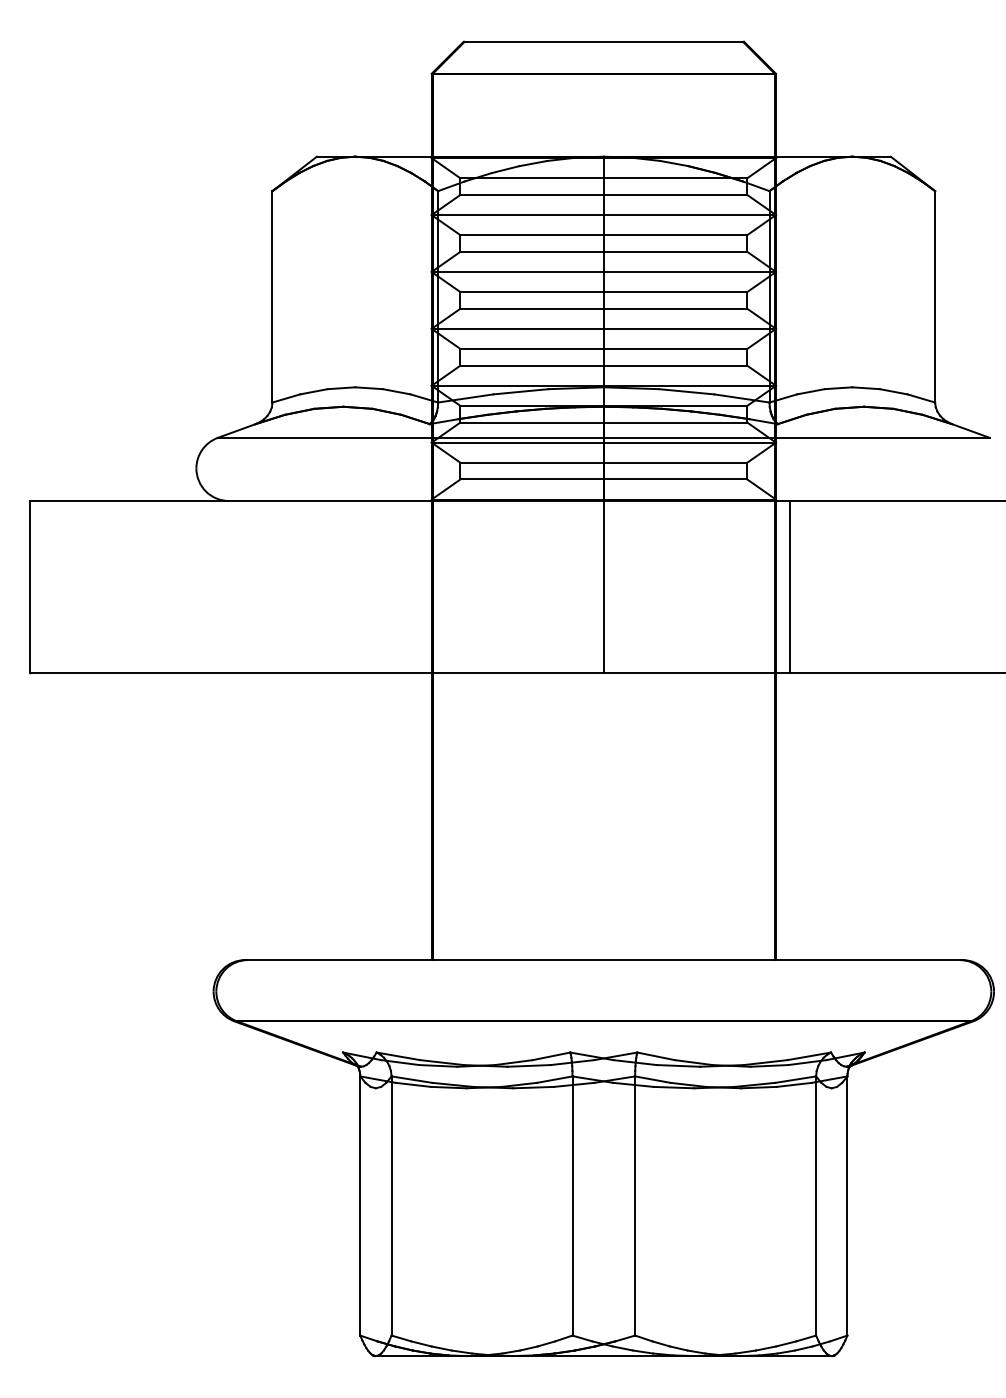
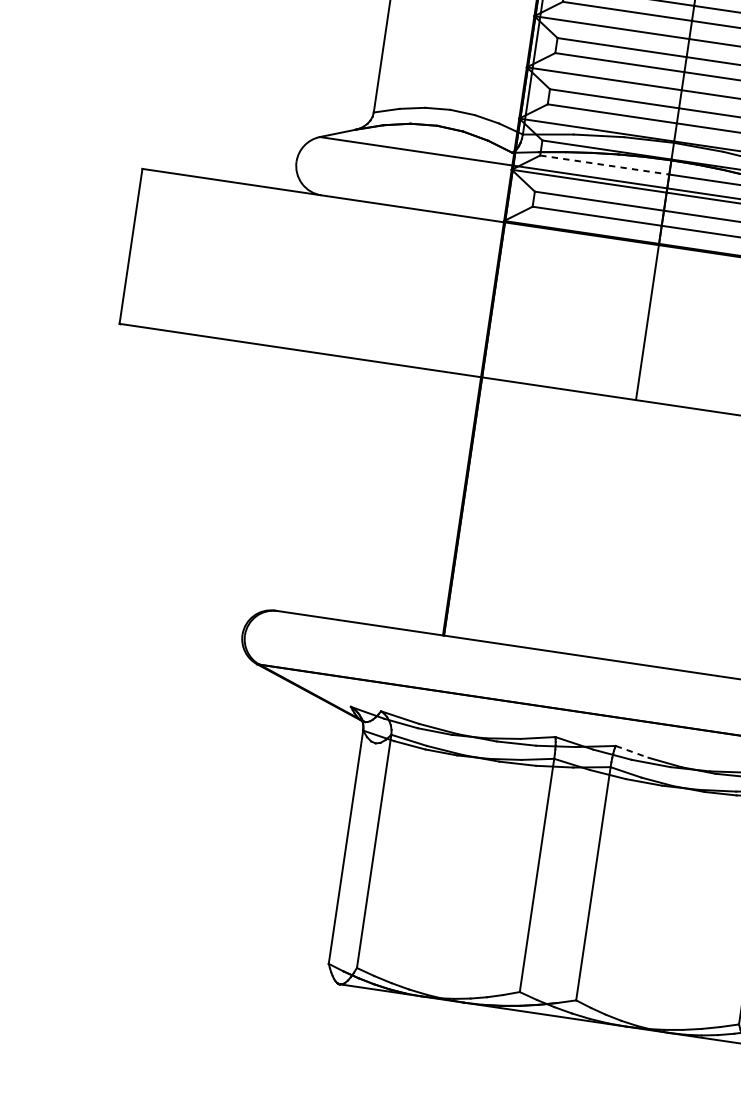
line: (532, 422) -> (605, 165), solid -> dashed
line: (656, 1056) -> (632, 752), solid -> dashed

